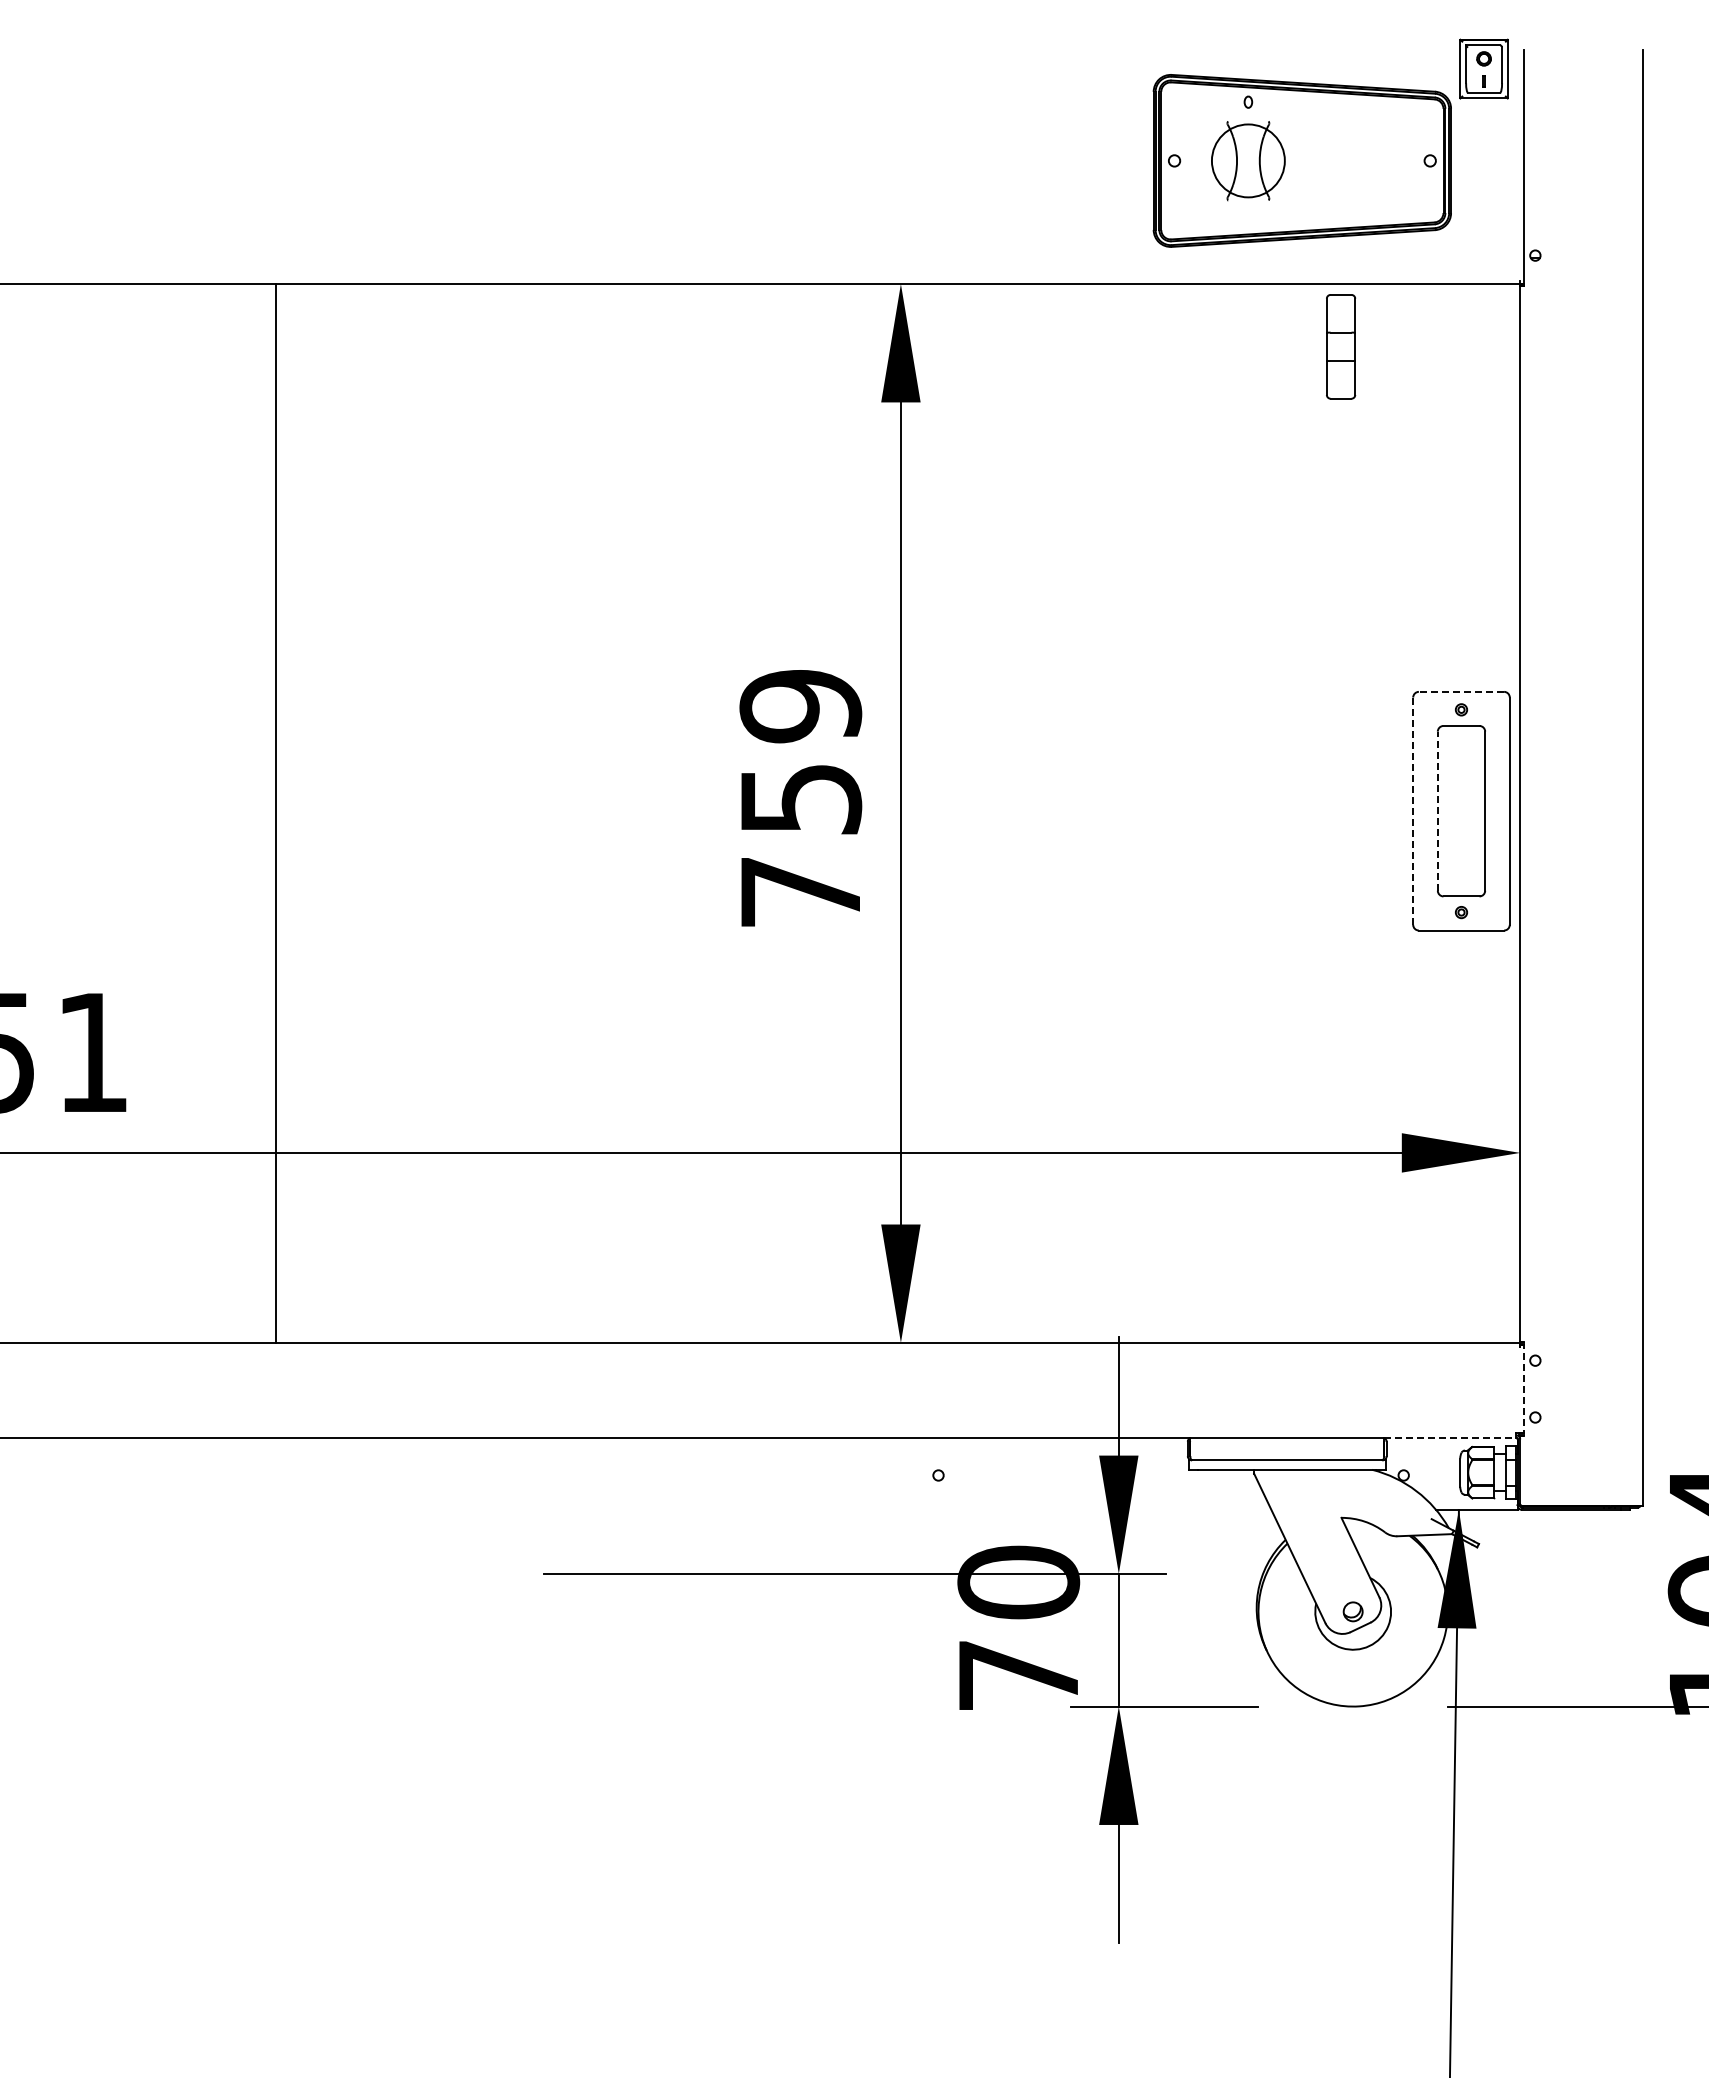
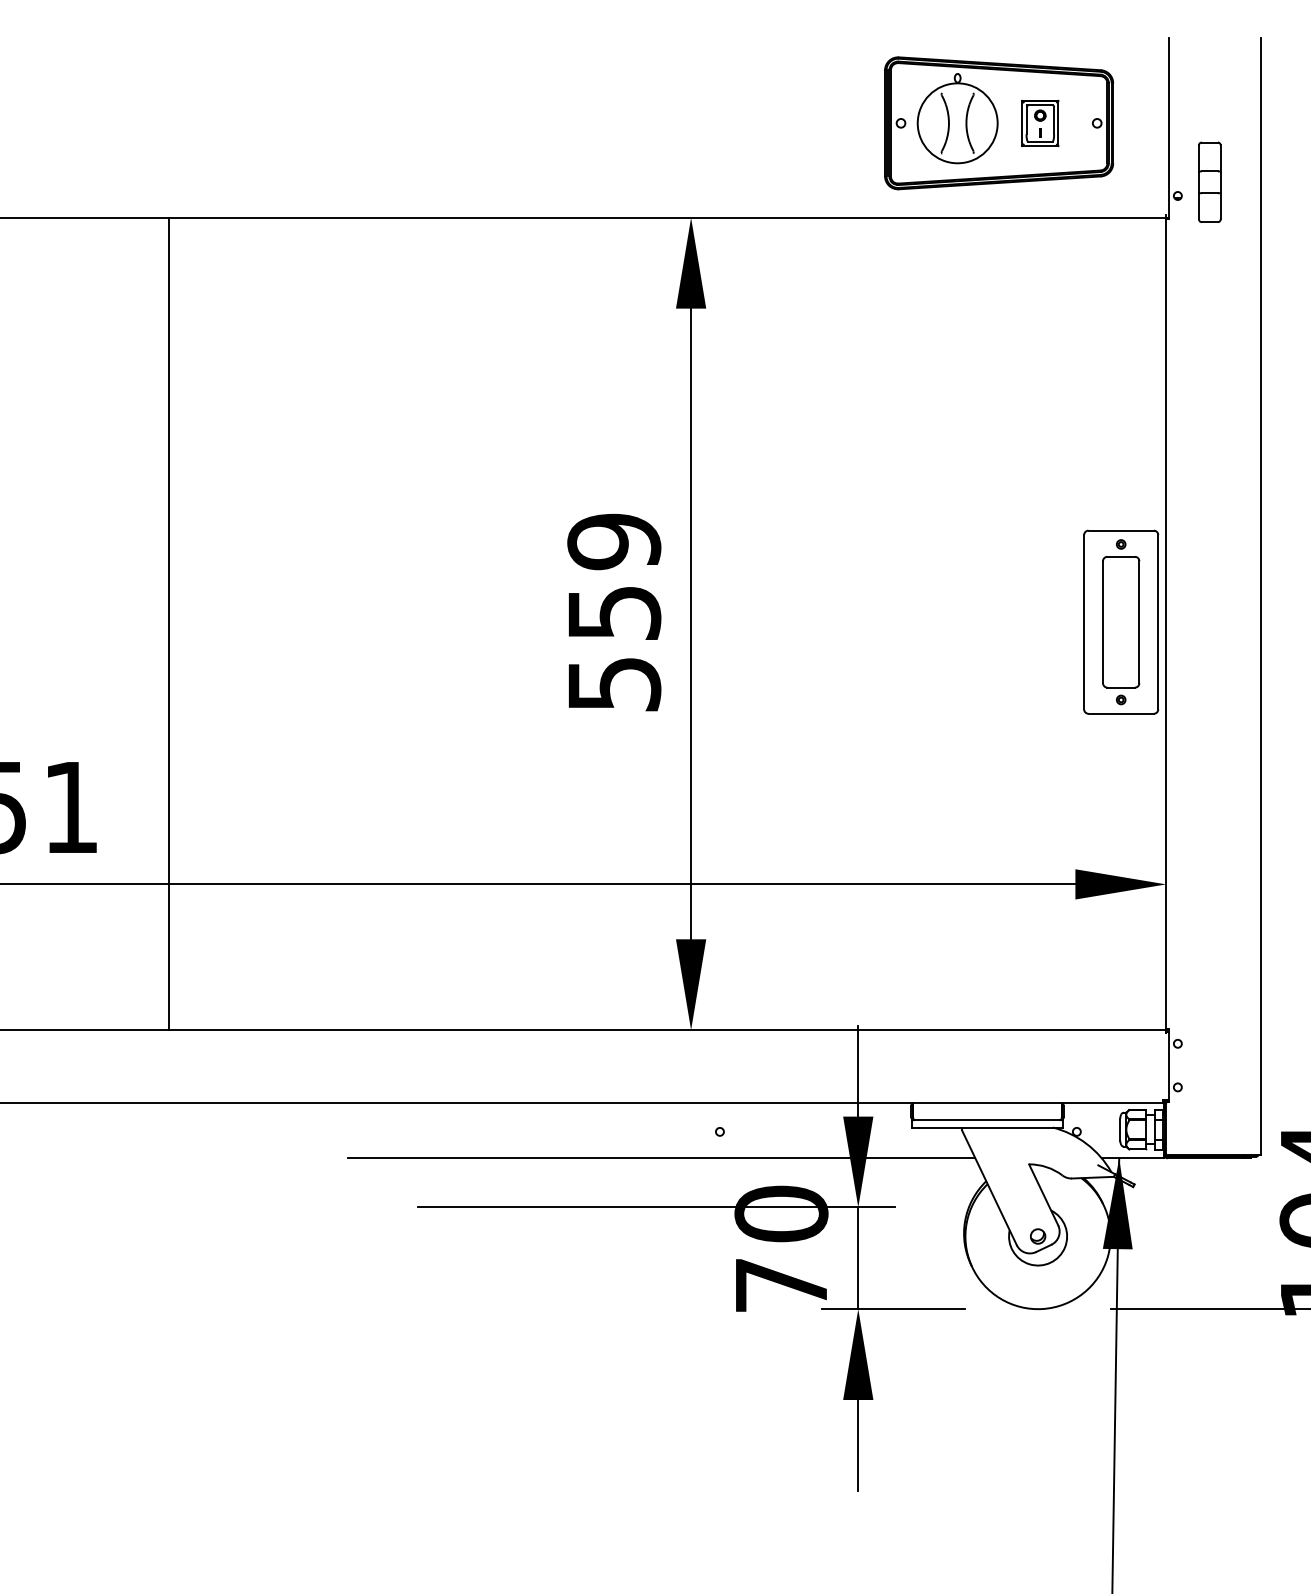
part: (1483, 68) -> (1039, 123), moved
circle: (1248, 160) -> (957, 123), size x1.43
part: (1341, 346) -> (1210, 182), moved
line: (1461, 691) -> (1121, 530), dashed -> solid
line: (1413, 811) -> (1084, 622), dashed -> solid
line: (1437, 811) -> (1102, 622), dashed -> solid
line: (276, 813) -> (169, 623), moved
text: (801, 892) -> (614, 684), 759 -> 559
line: (1524, 1389) -> (1169, 1065), dashed -> solid
line: (1450, 1437) -> (1112, 1102), dashed -> solid
line: (862, 1509) -> (661, 1157), added

